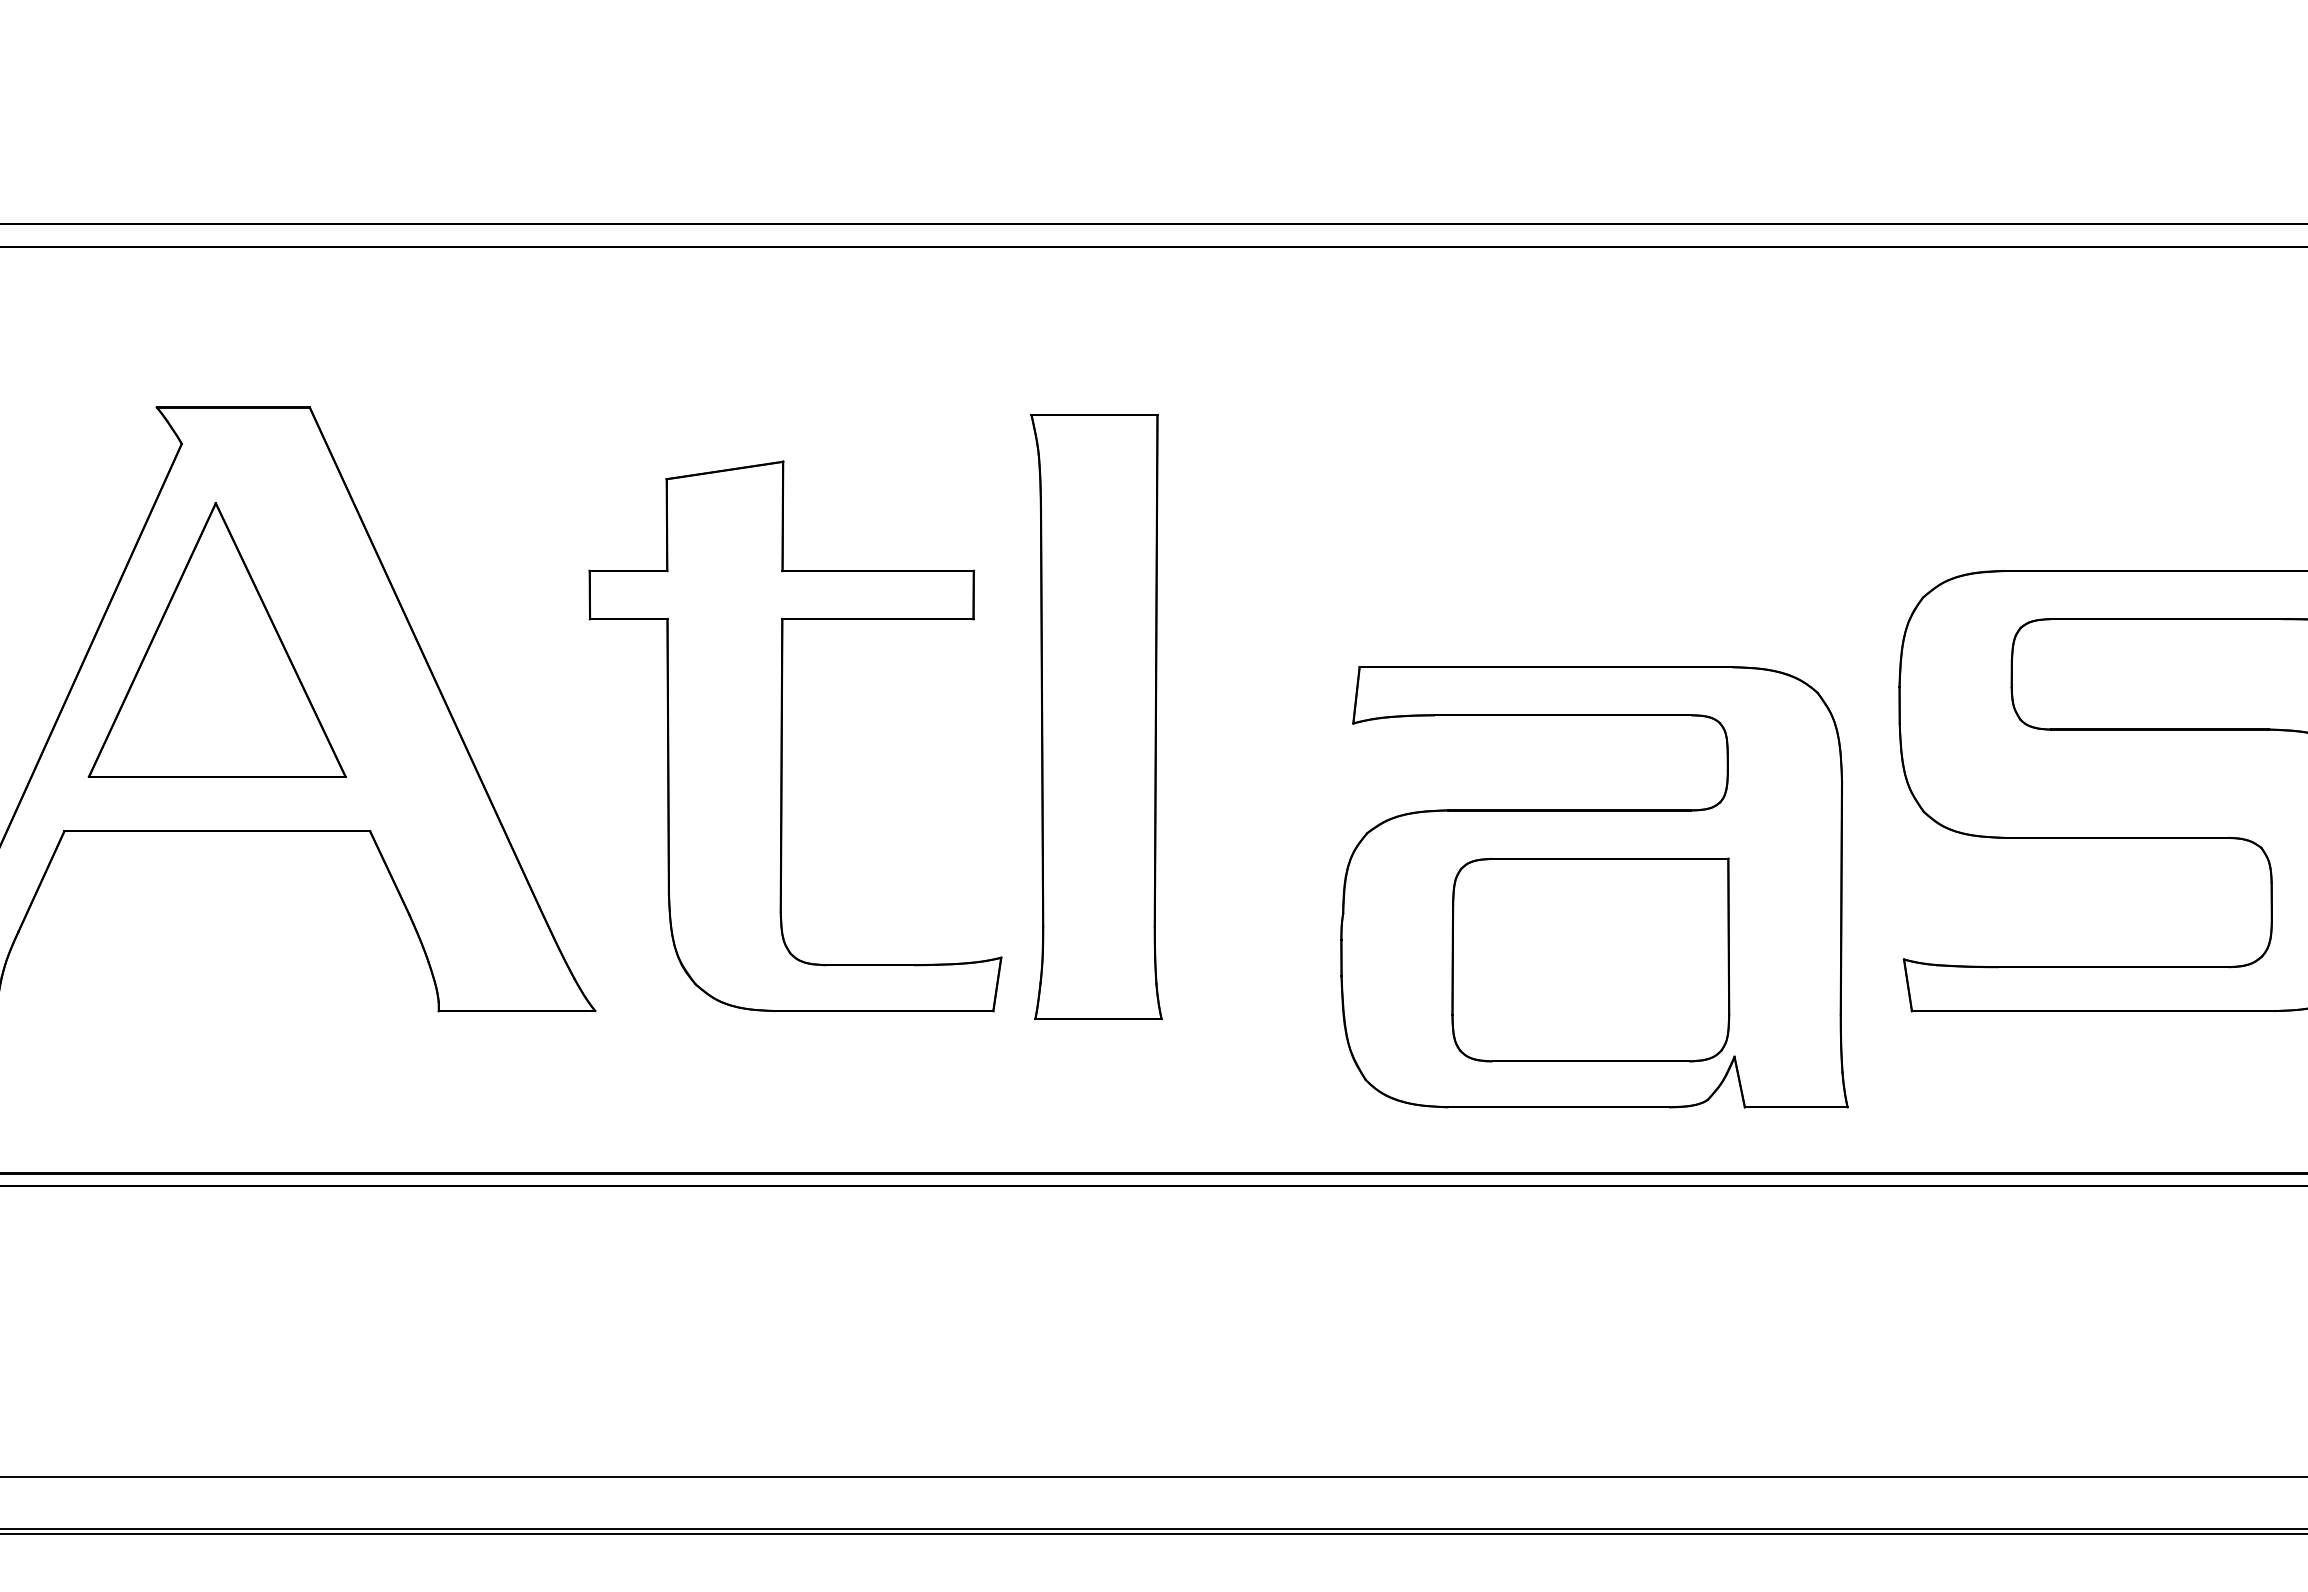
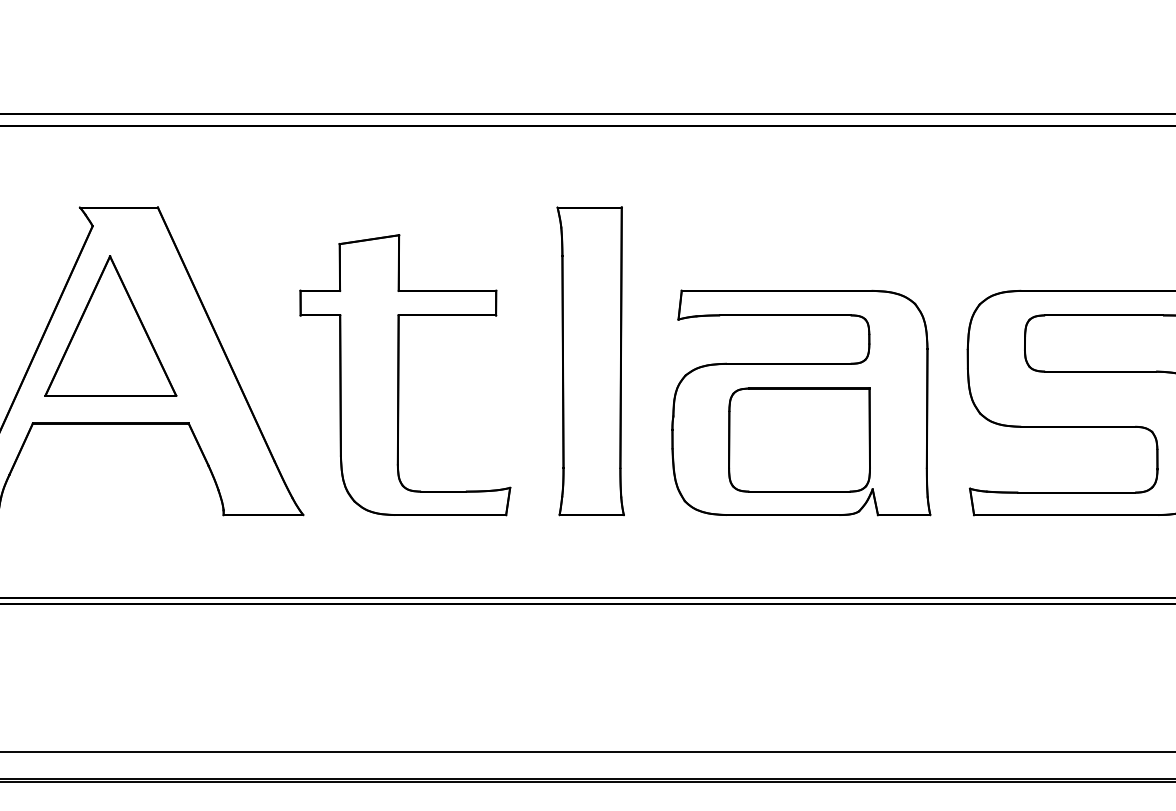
part: (1096, 717) -> (590, 361), moved
part: (1594, 886) -> (801, 402), moved

